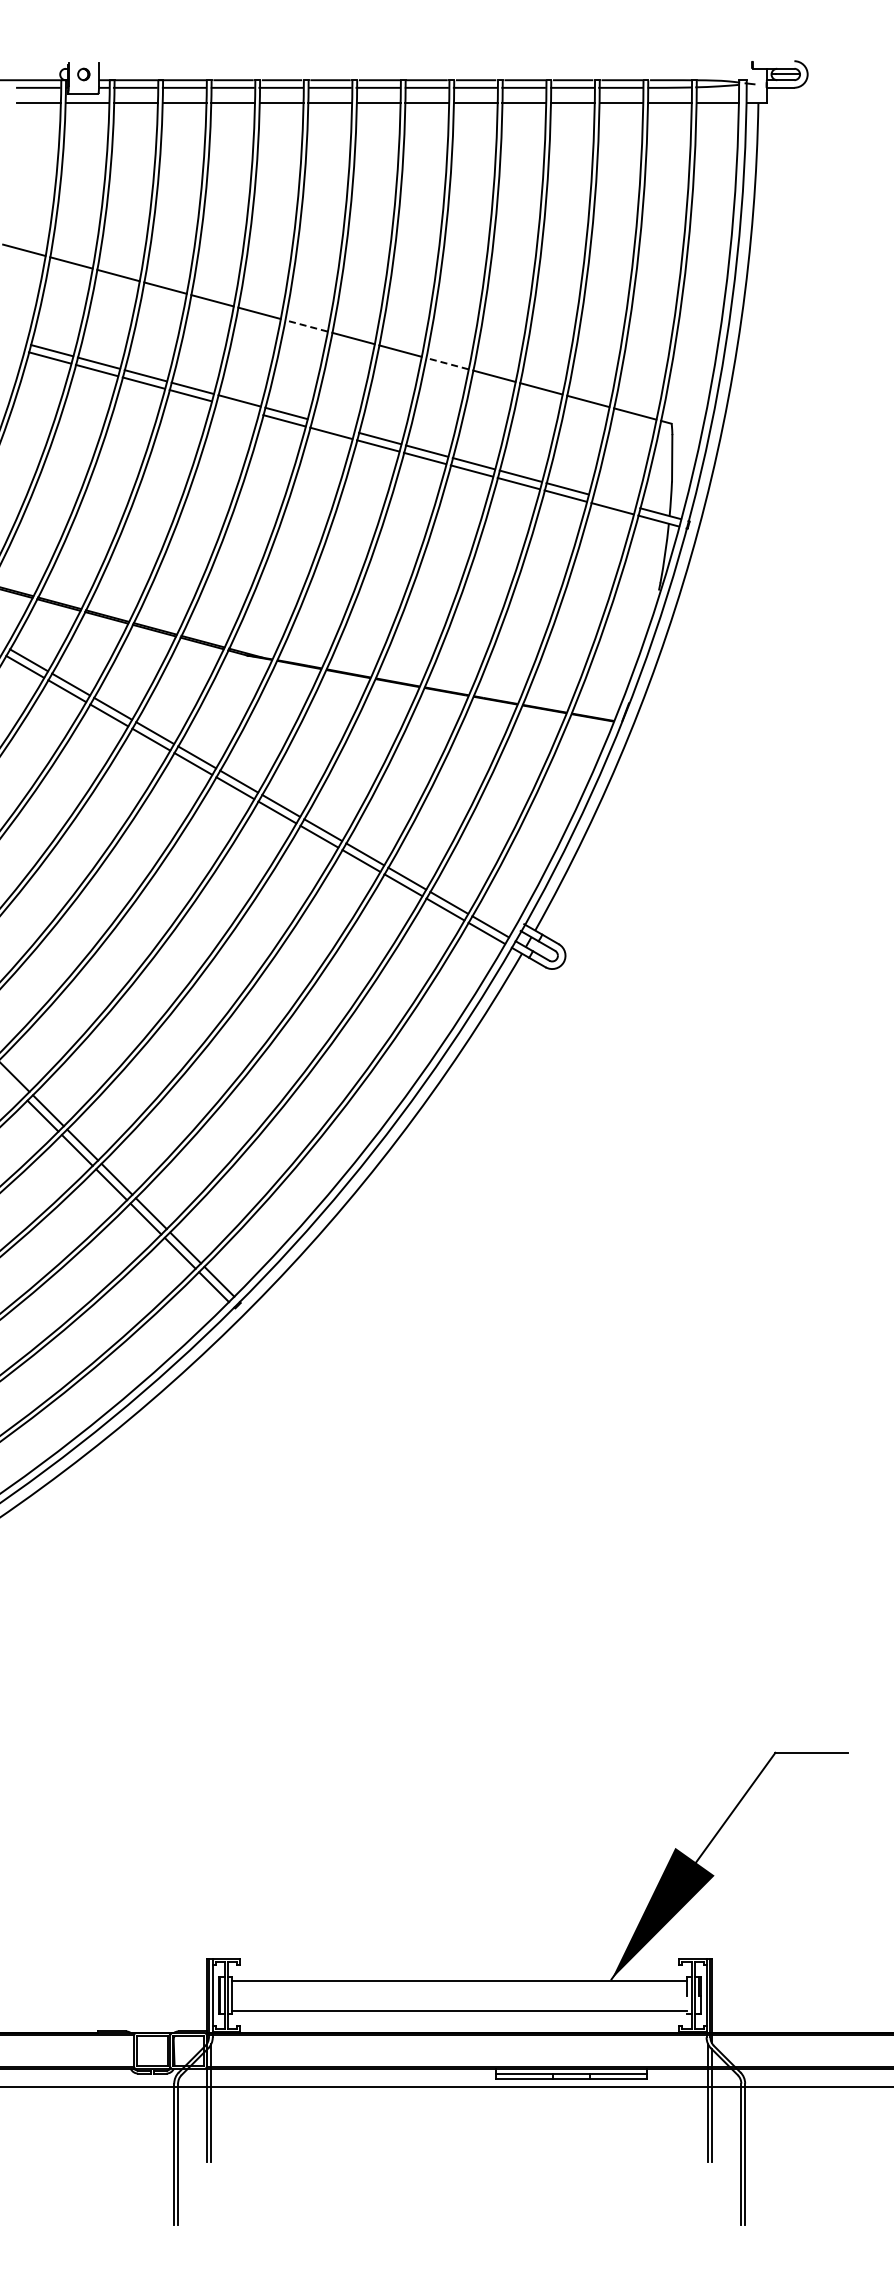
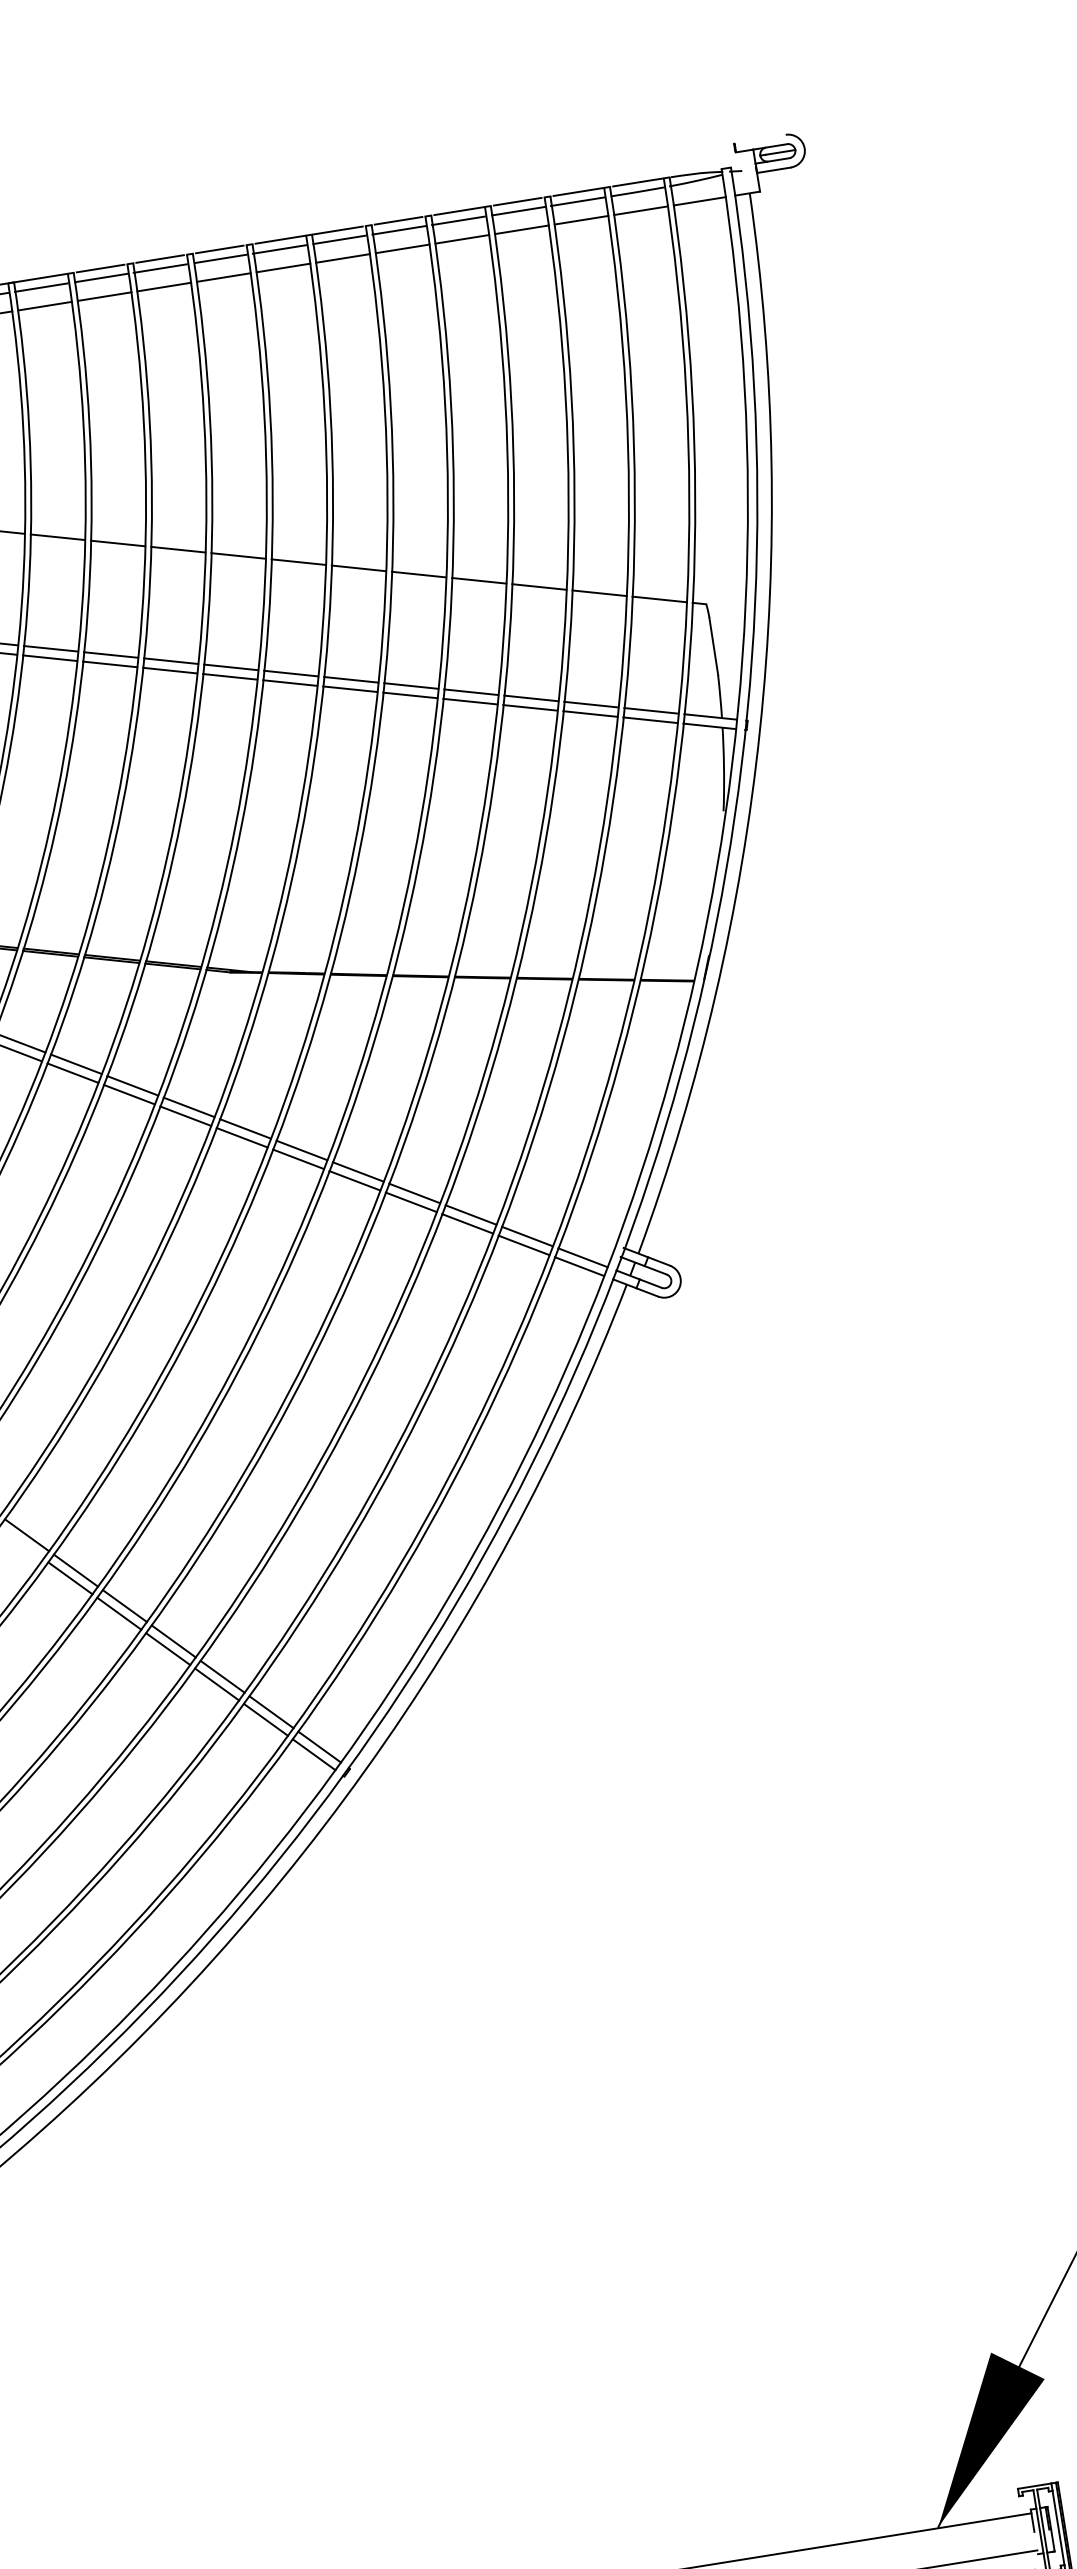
line: (306, 325) -> (238, 555), dashed -> solid
line: (447, 363) -> (419, 574), dashed -> solid
line: (237, 407) -> (169, 669), added
line: (333, 425) -> (291, 672), added
line: (614, 501) -> (651, 711), added

